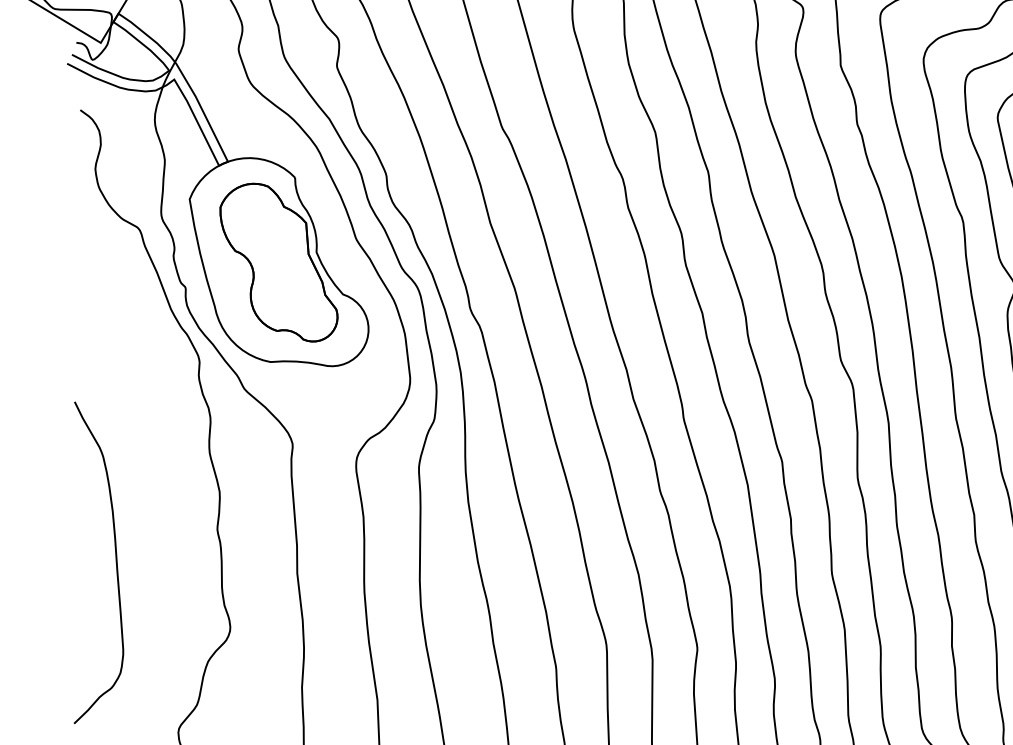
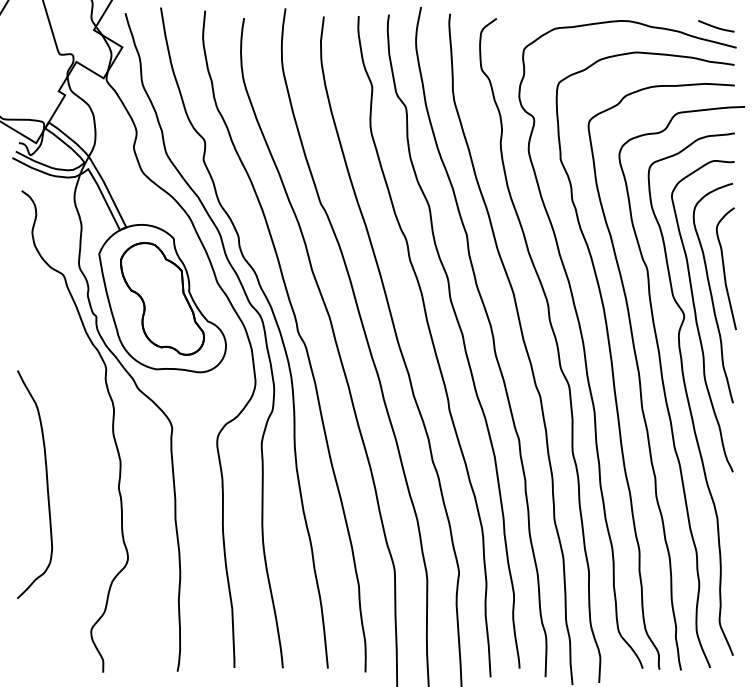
curve: (115, 562) -> (46, 484), moved

